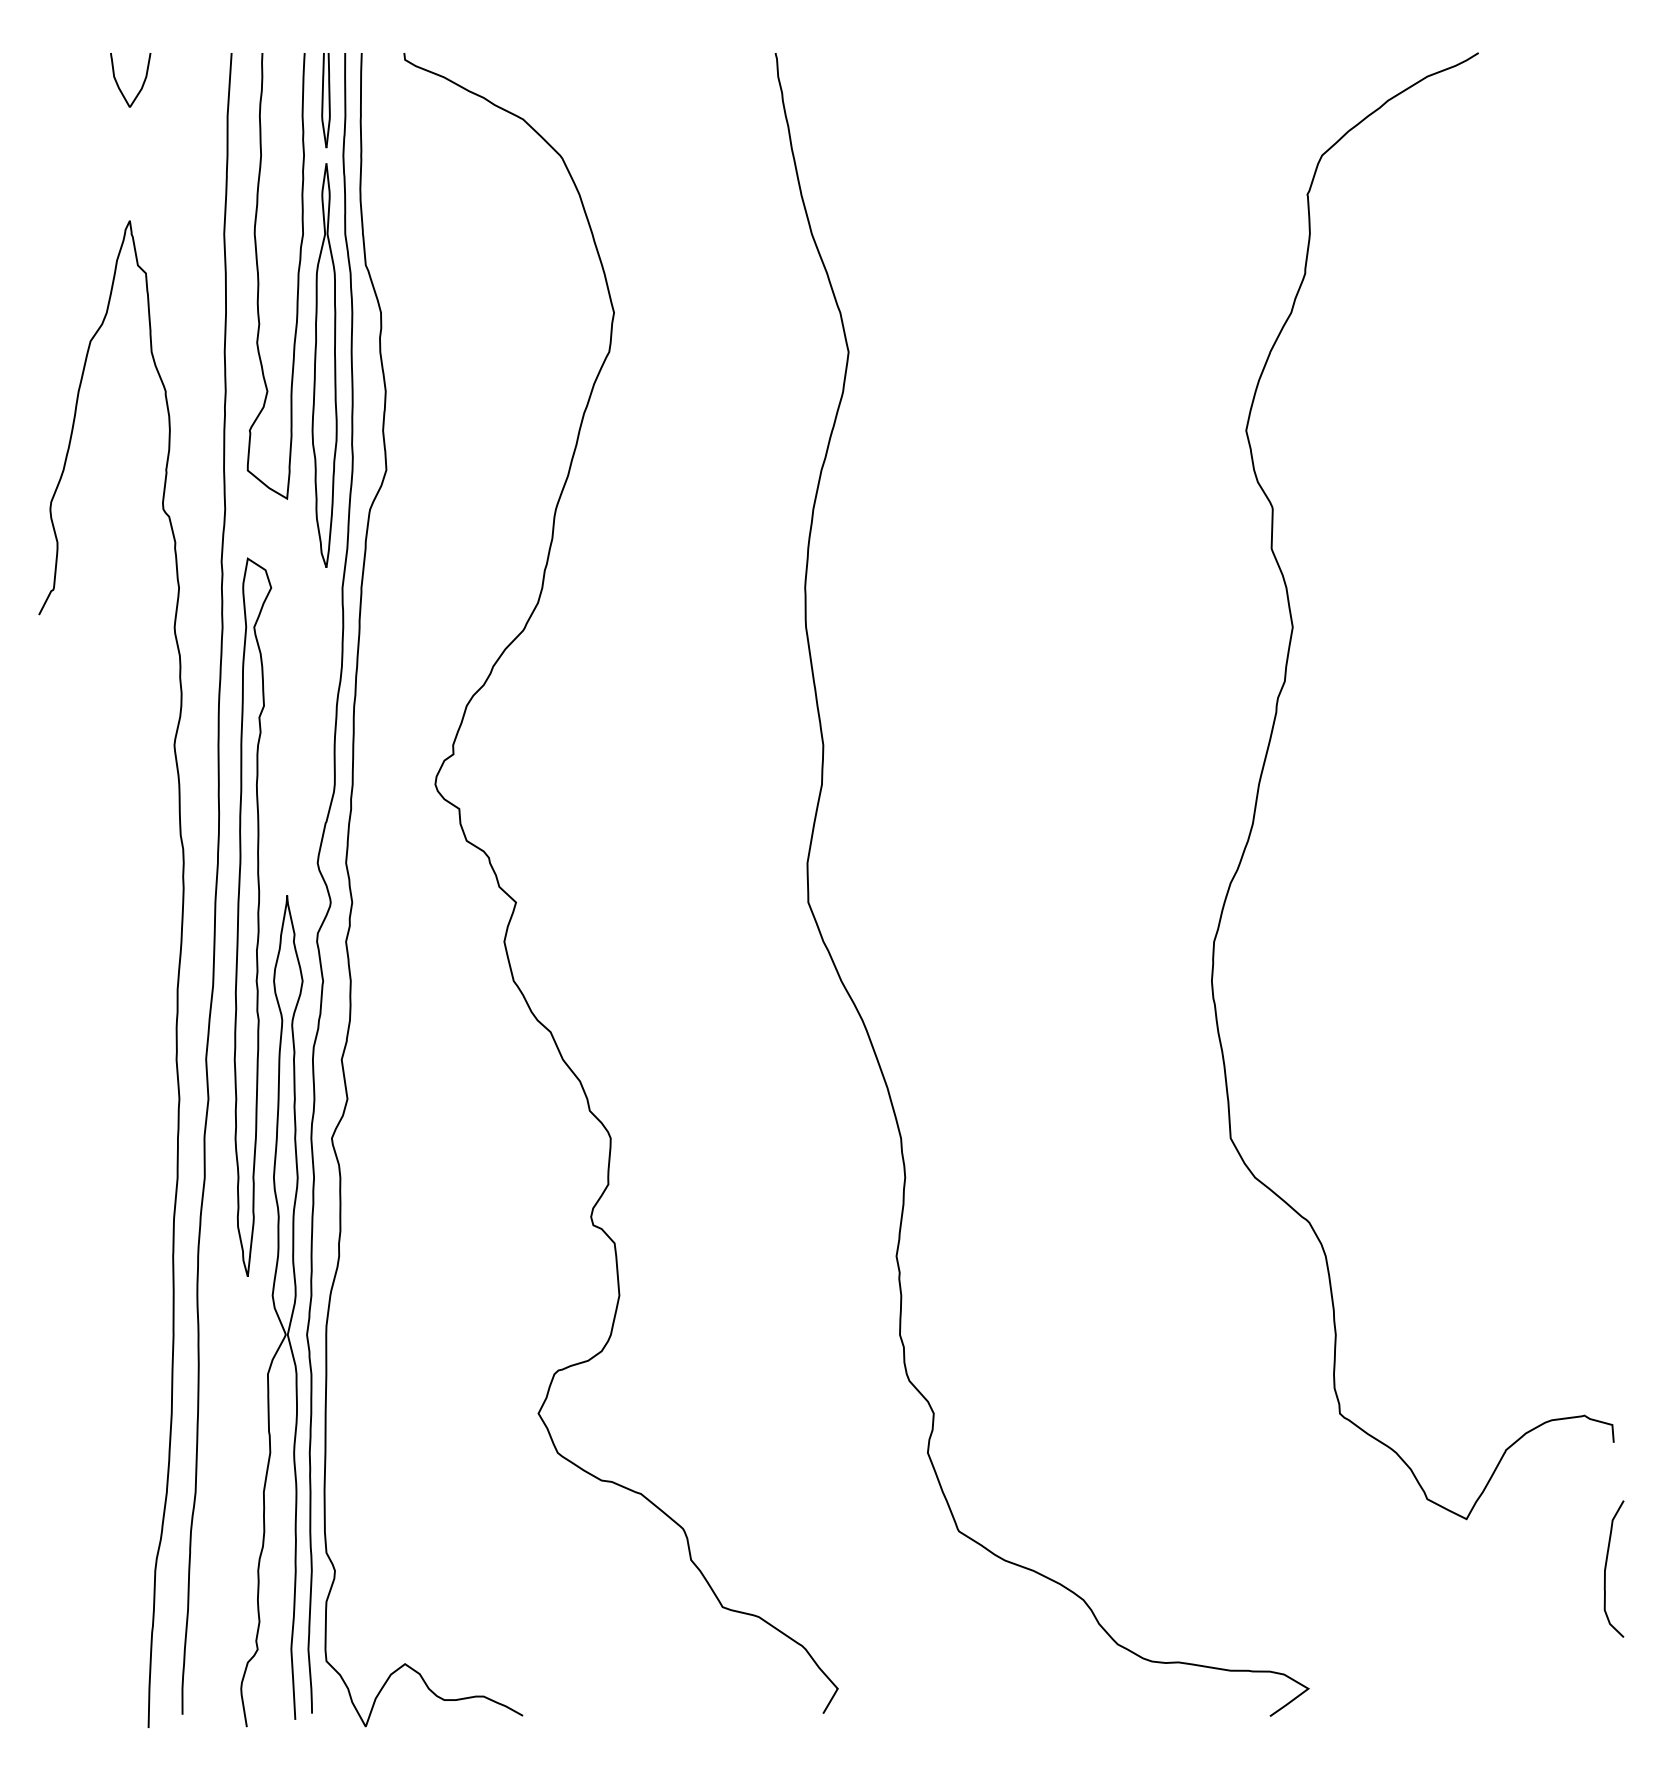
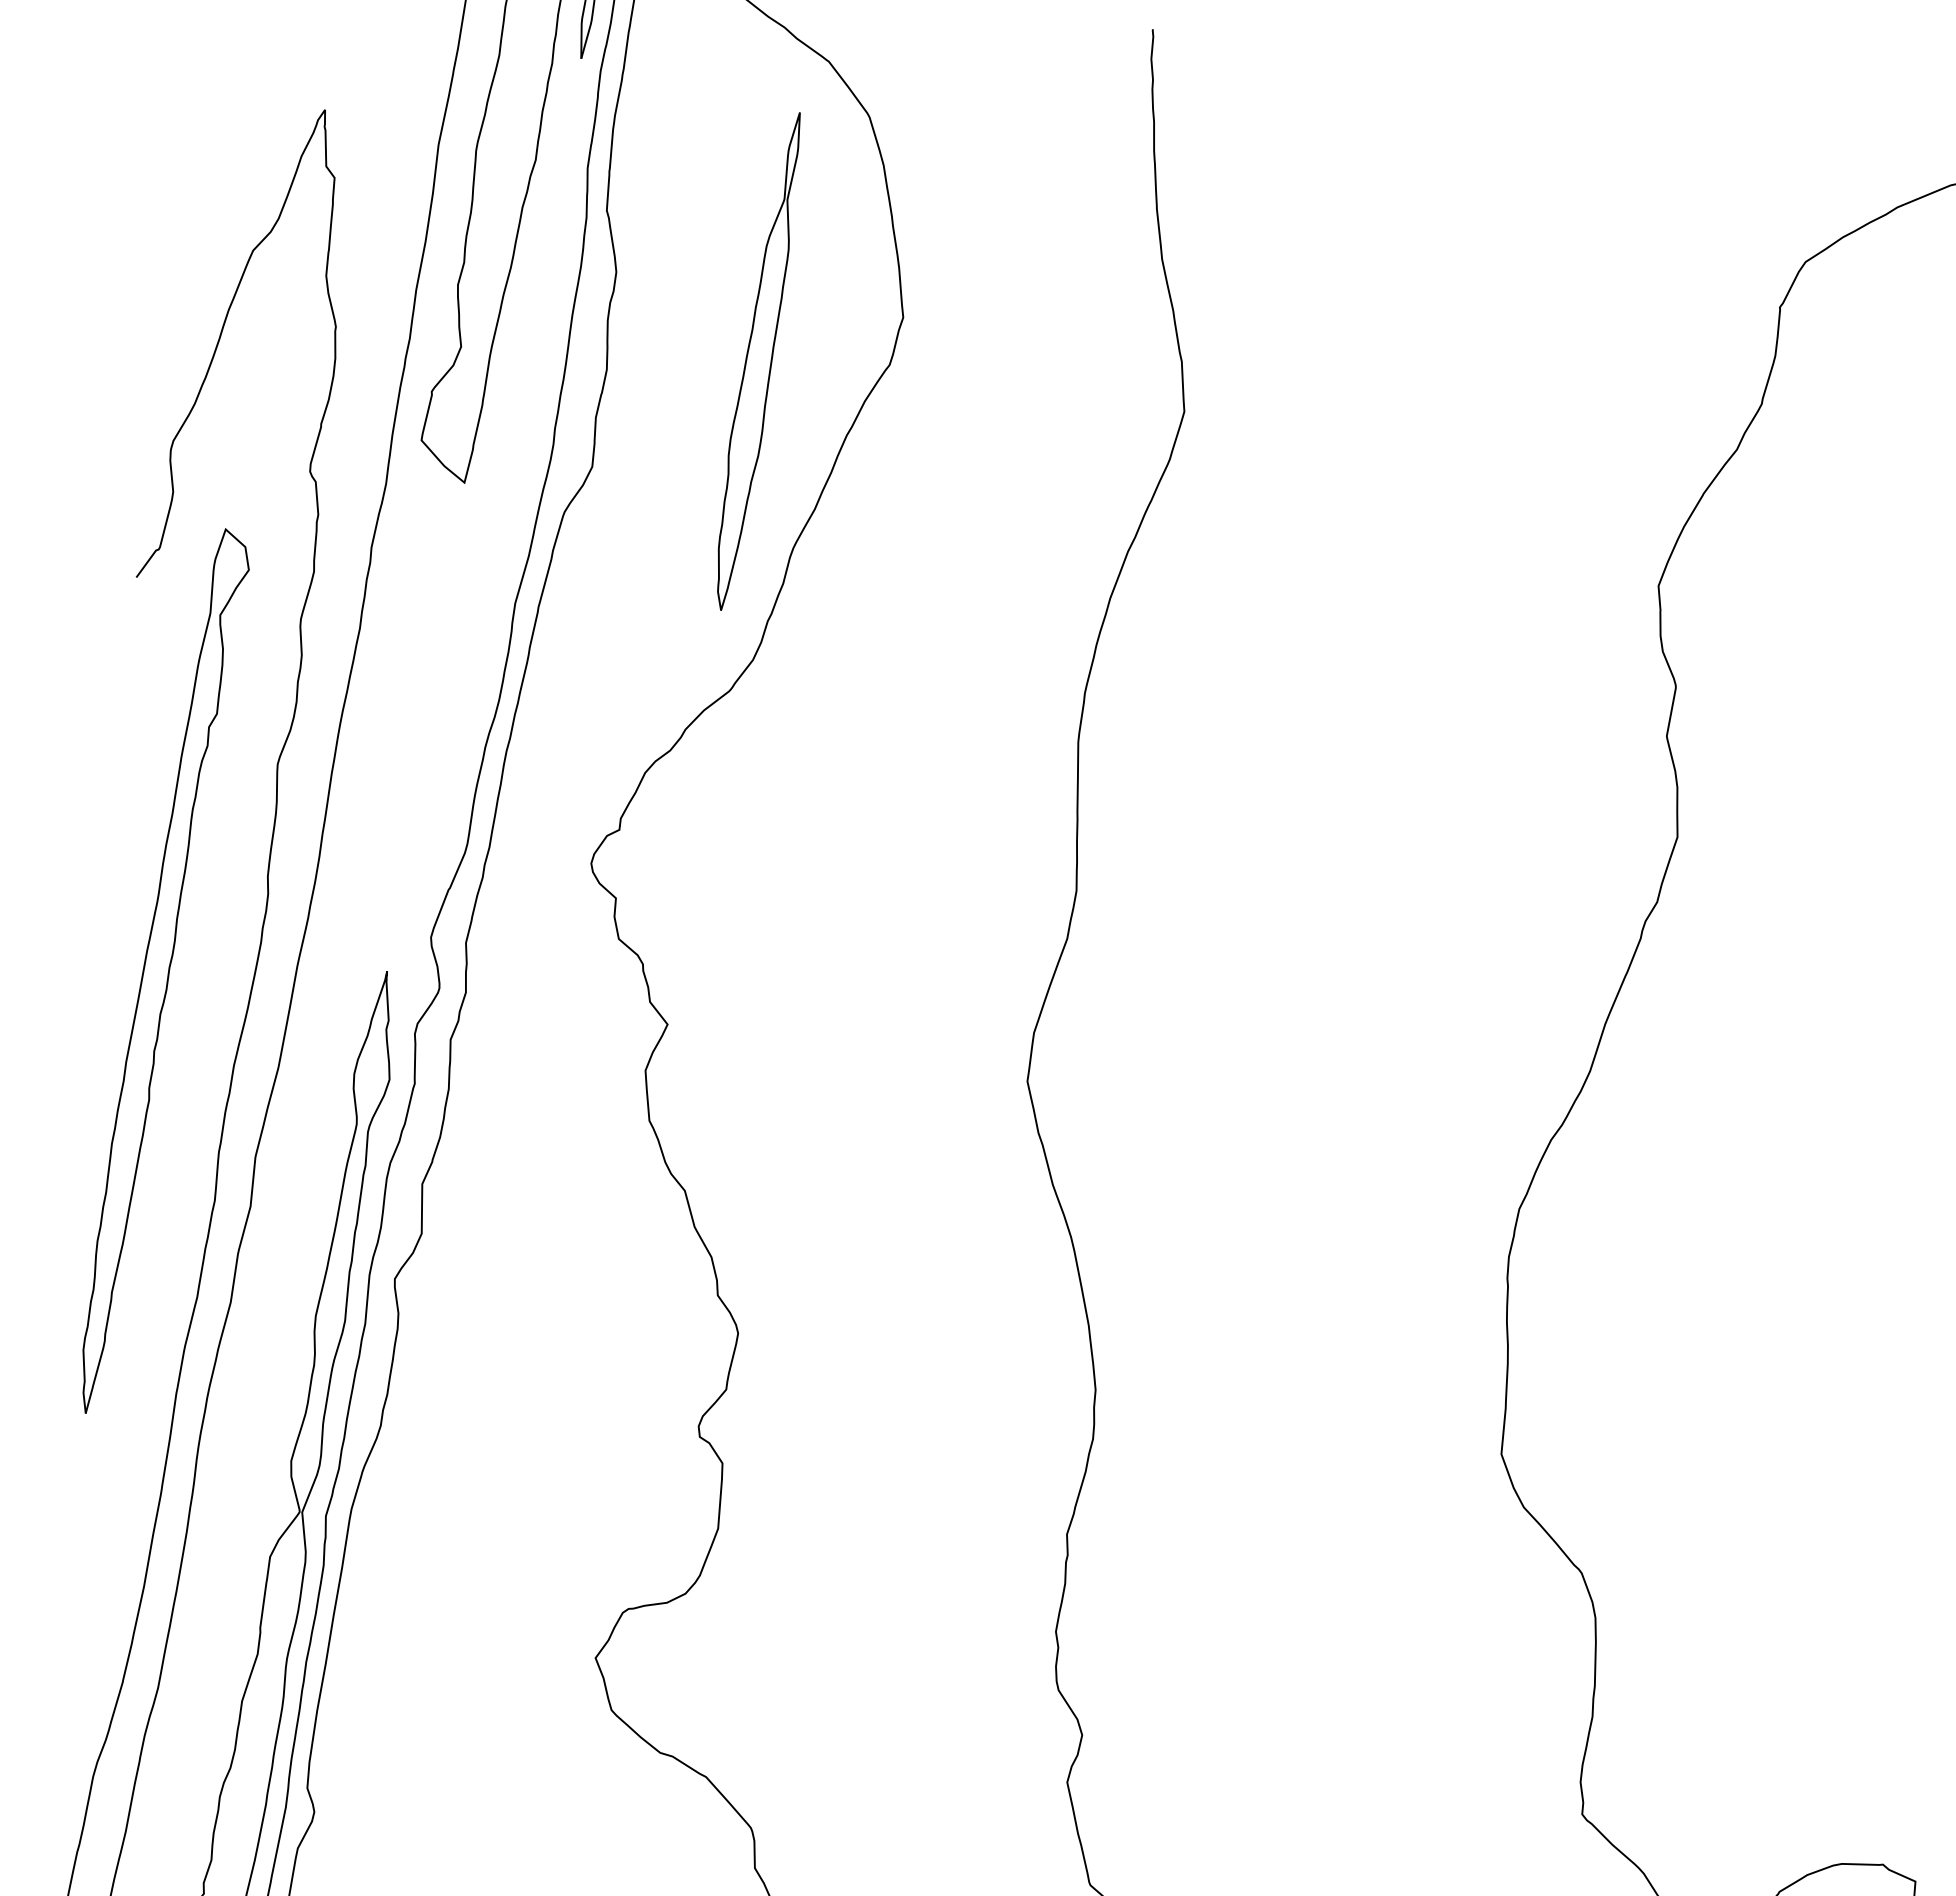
part: (324, 365) -> (758, 361), moved
part: (252, 916) -> (161, 970), moved

